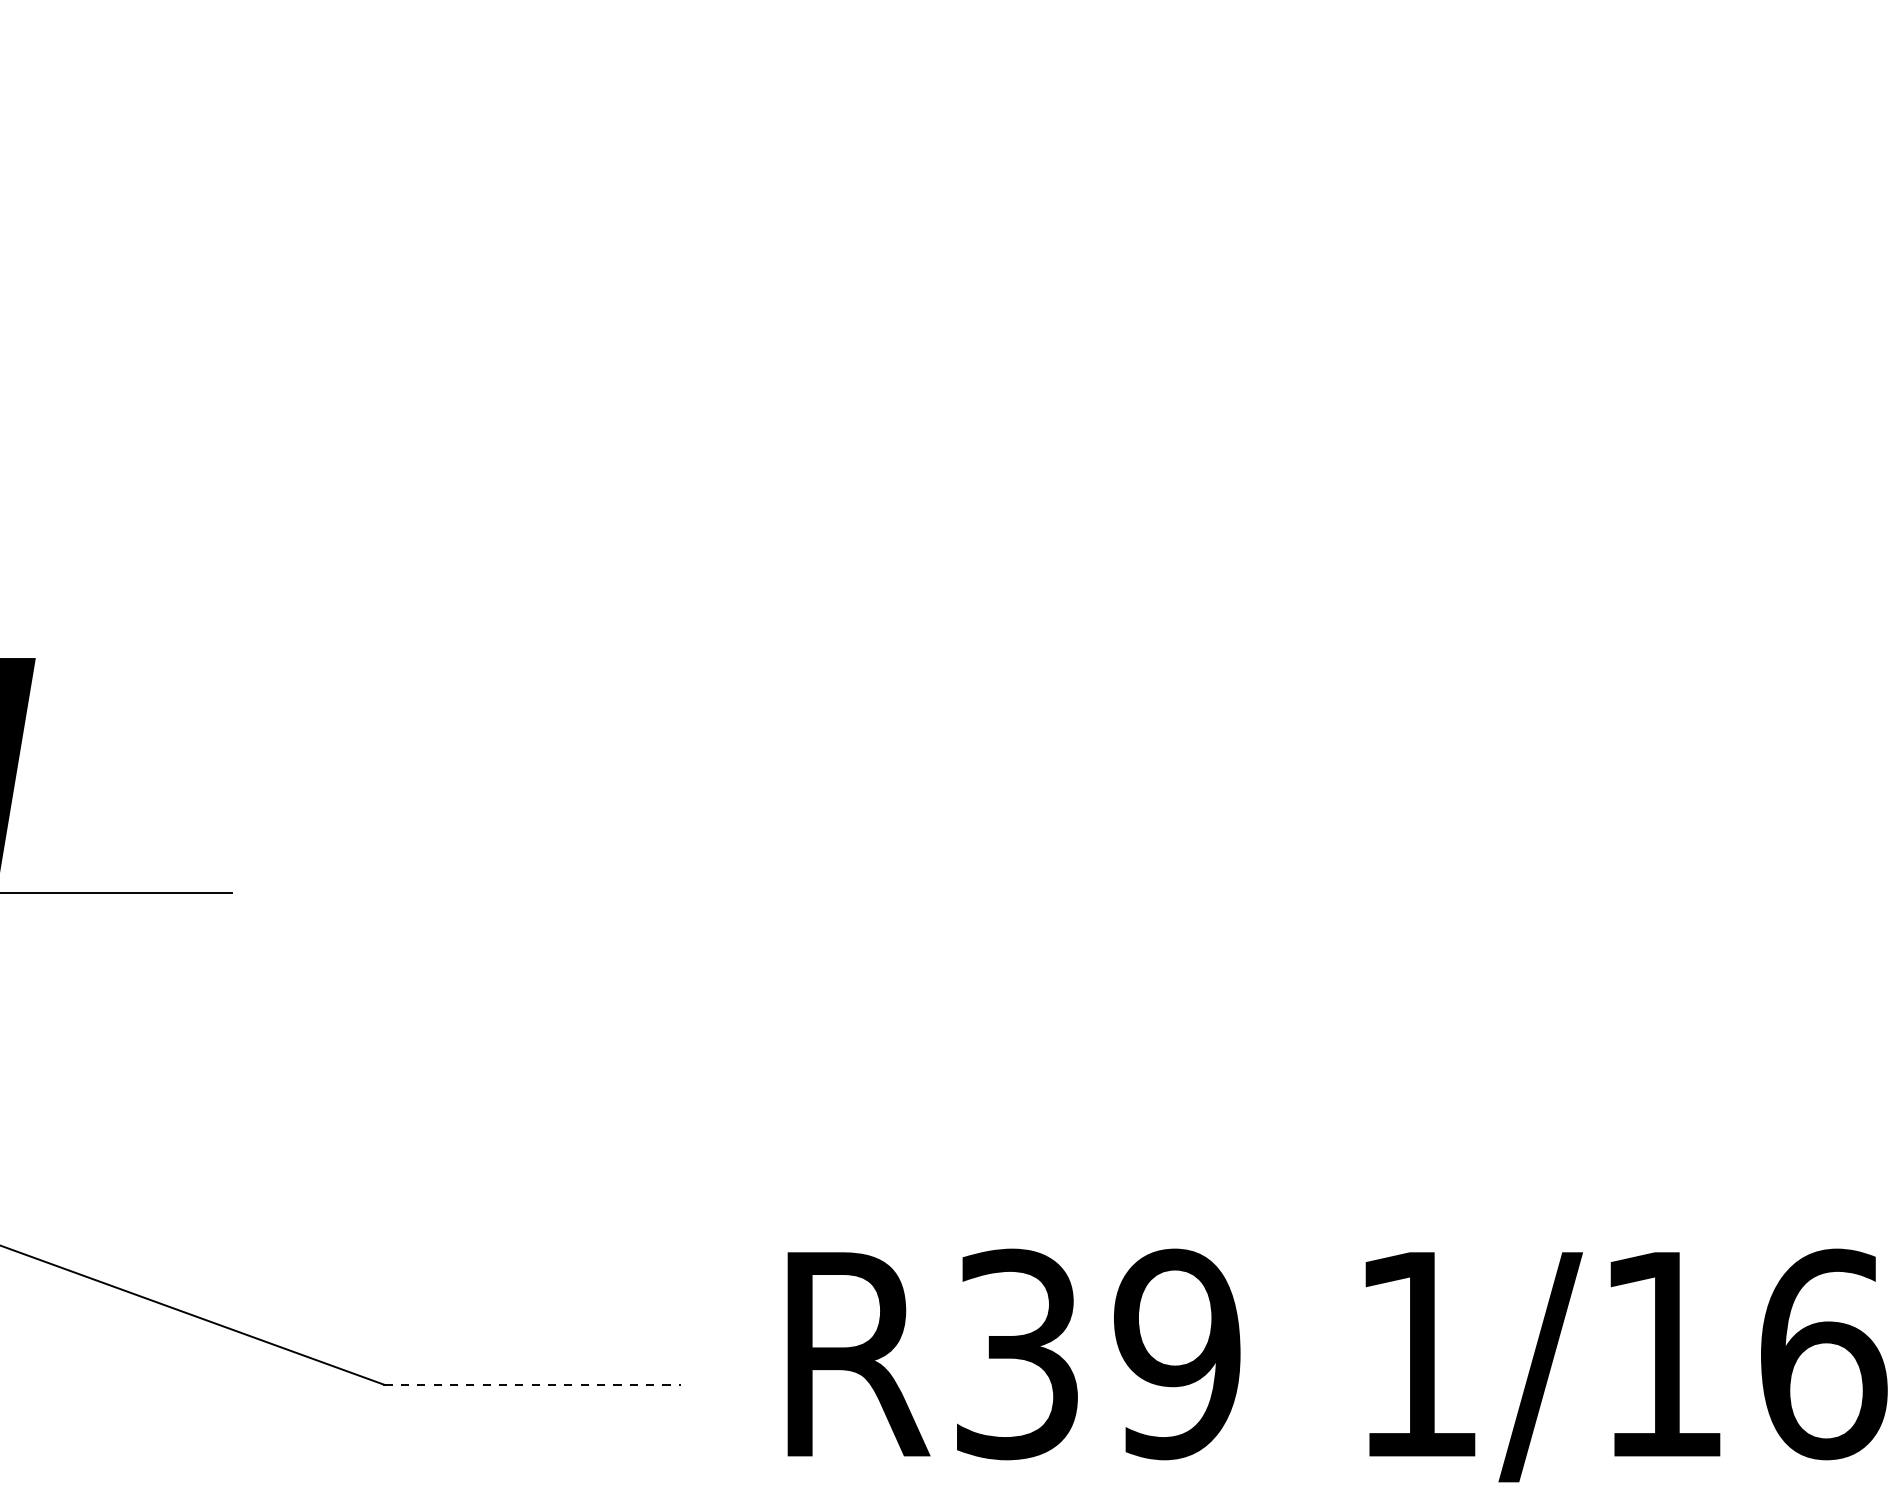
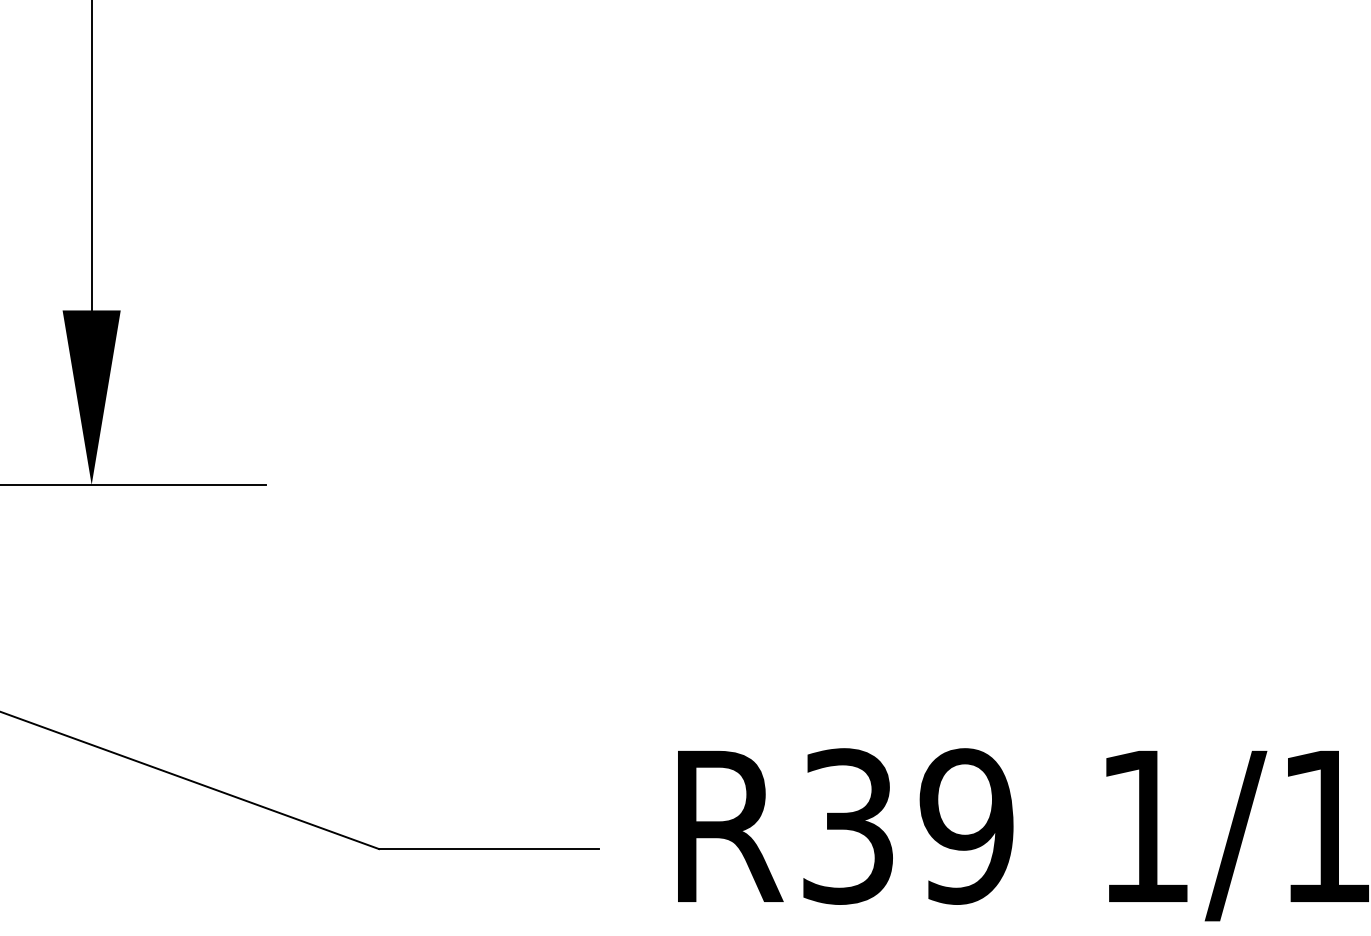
line: (533, 1384) -> (489, 848), dashed -> solid

